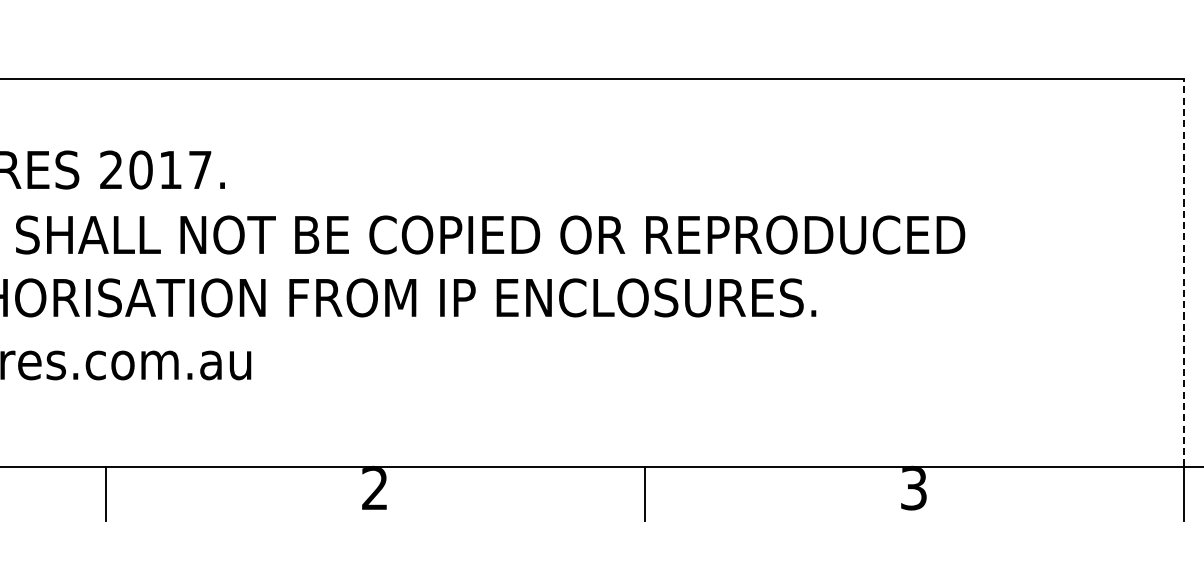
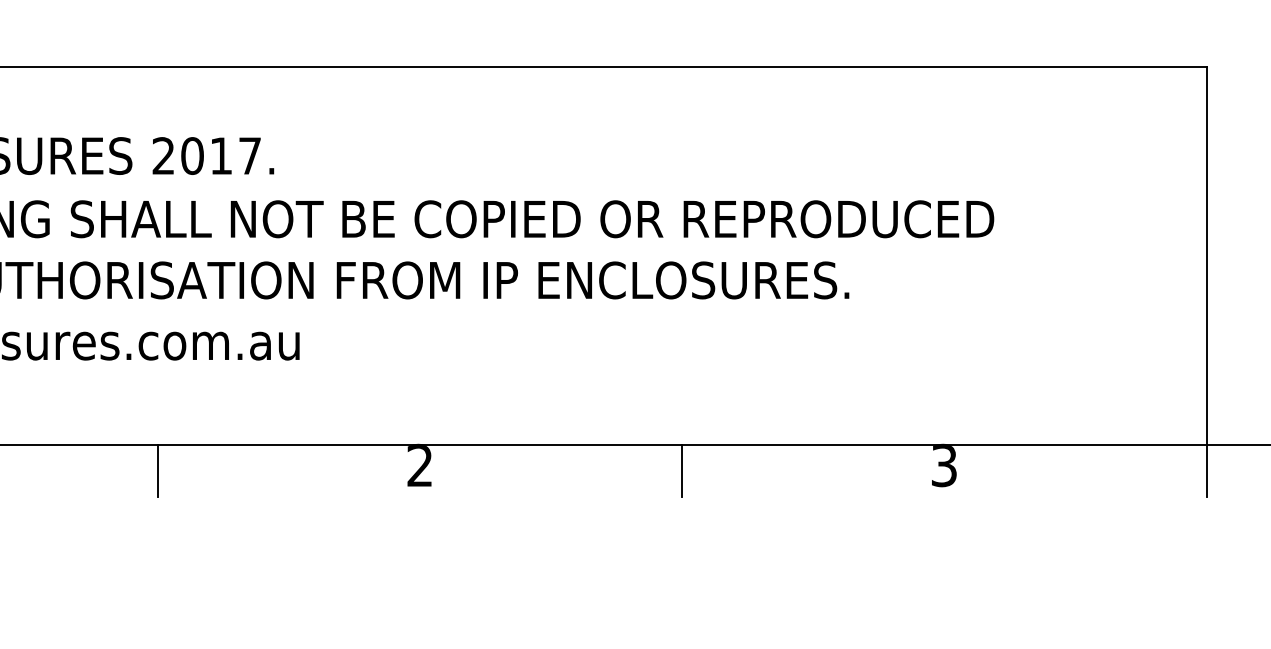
line: (1183, 272) -> (1206, 255), dashed -> solid

